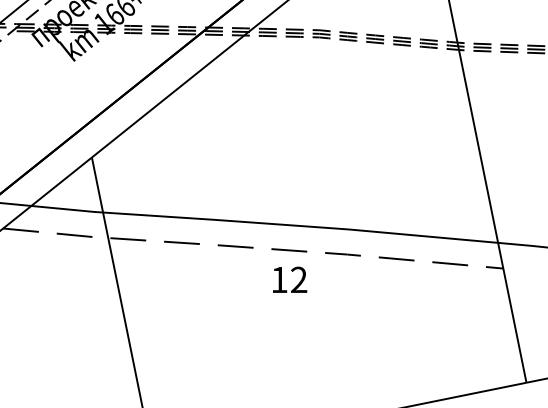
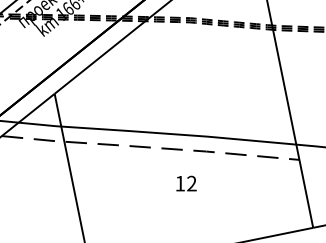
text: (289, 279) -> (186, 183), moved

